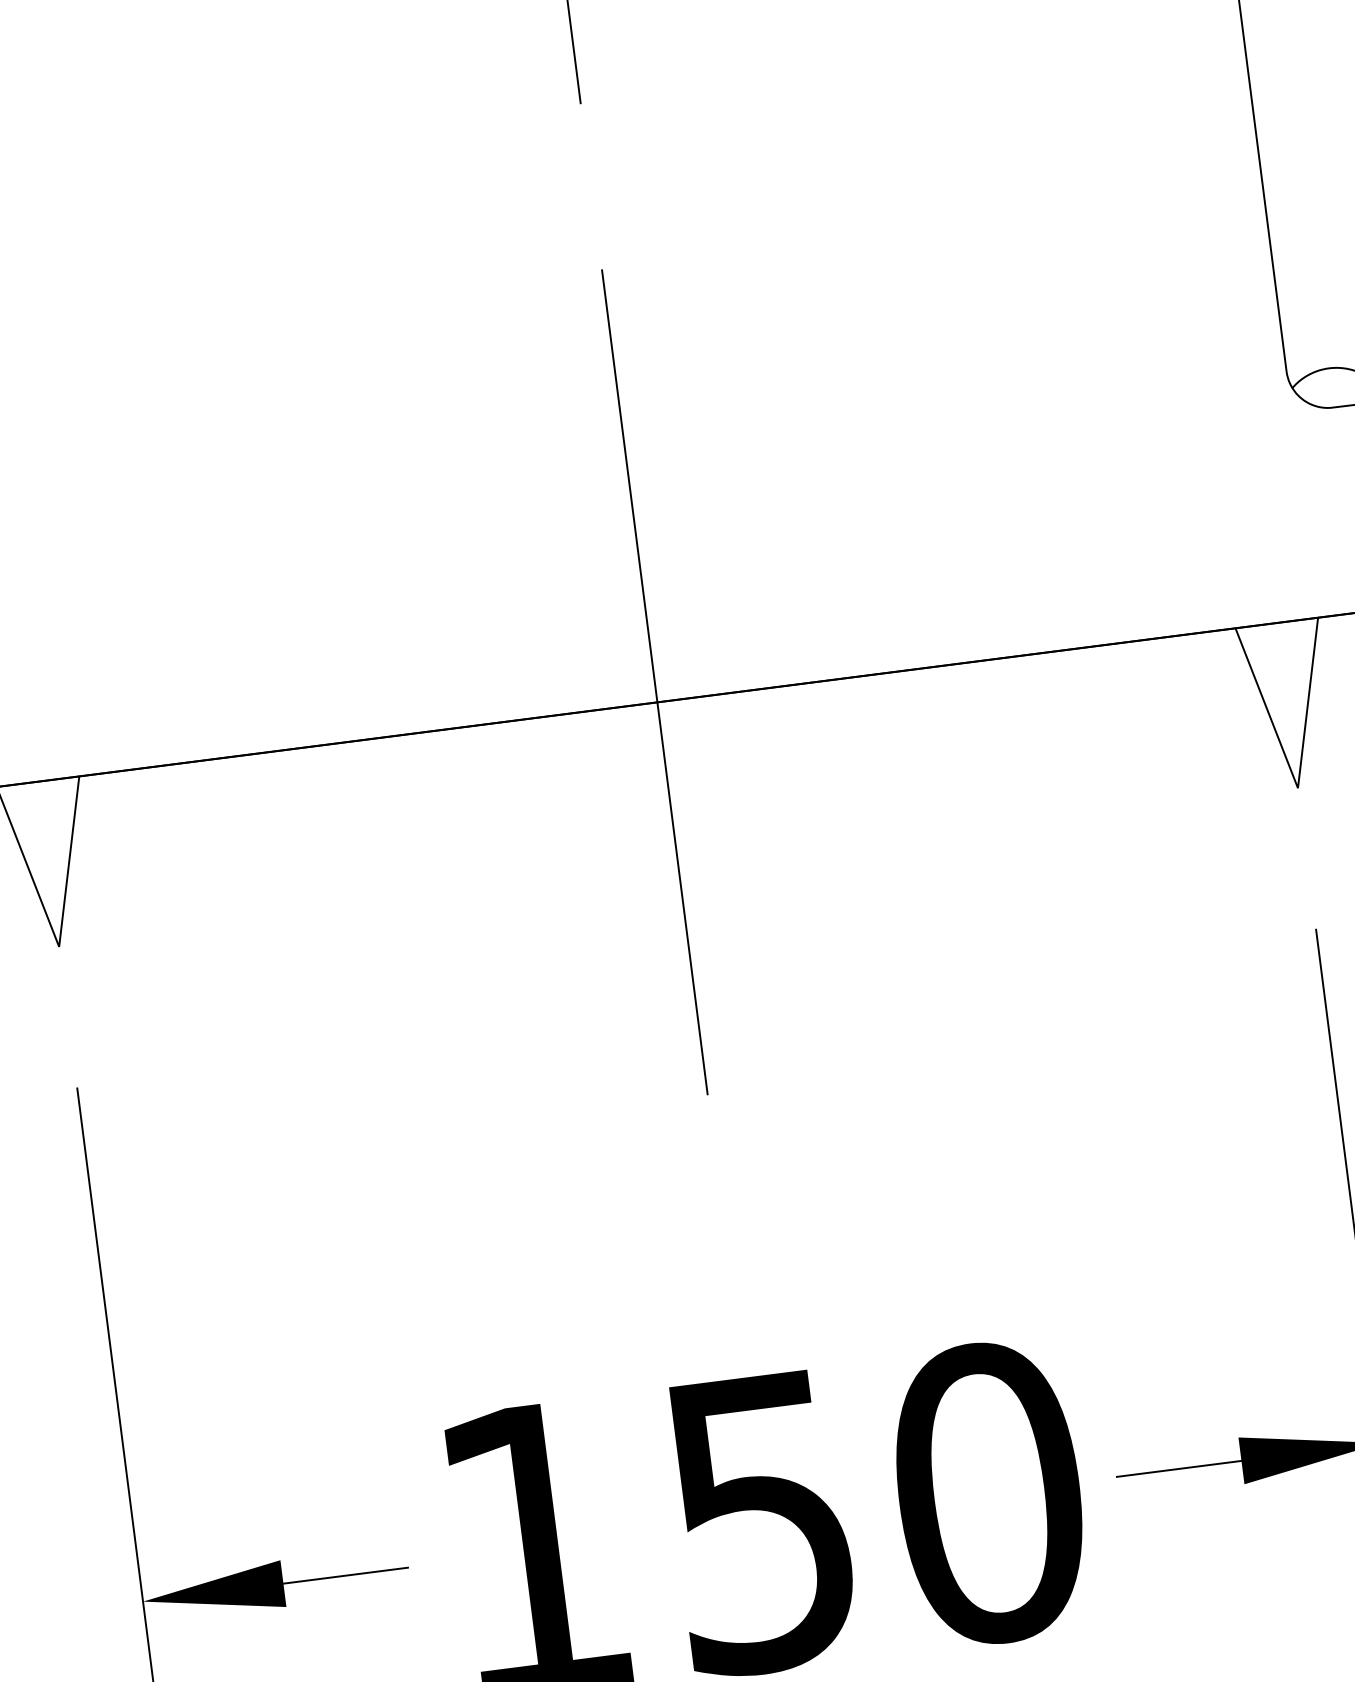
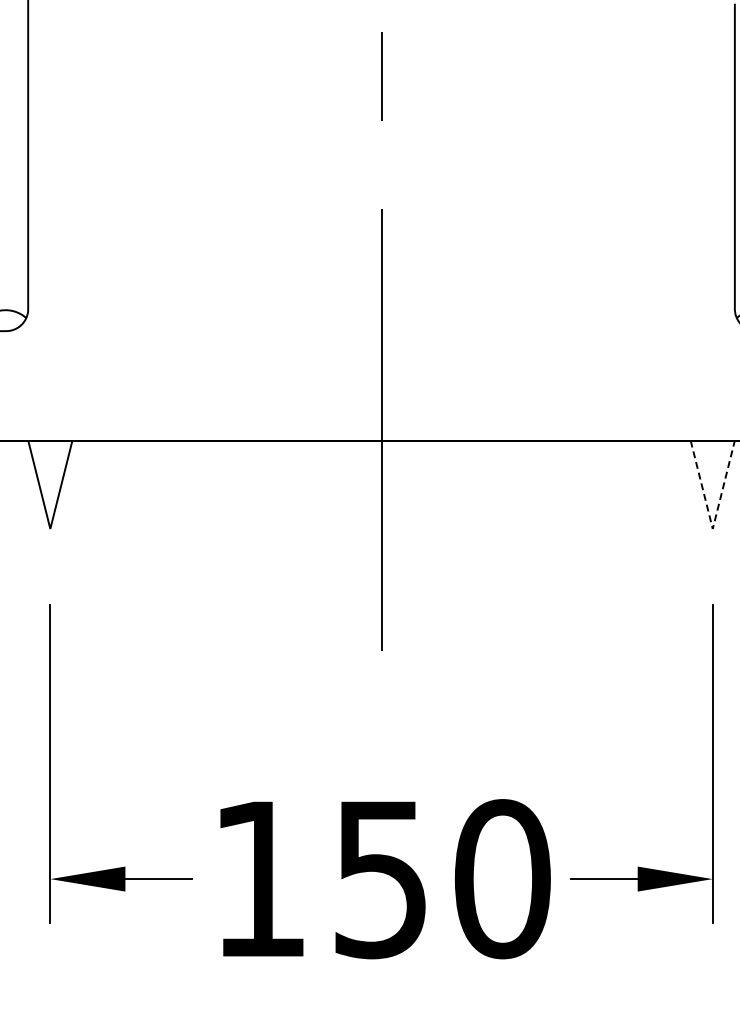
line: (1297, 787) -> (712, 528), solid -> dashed

